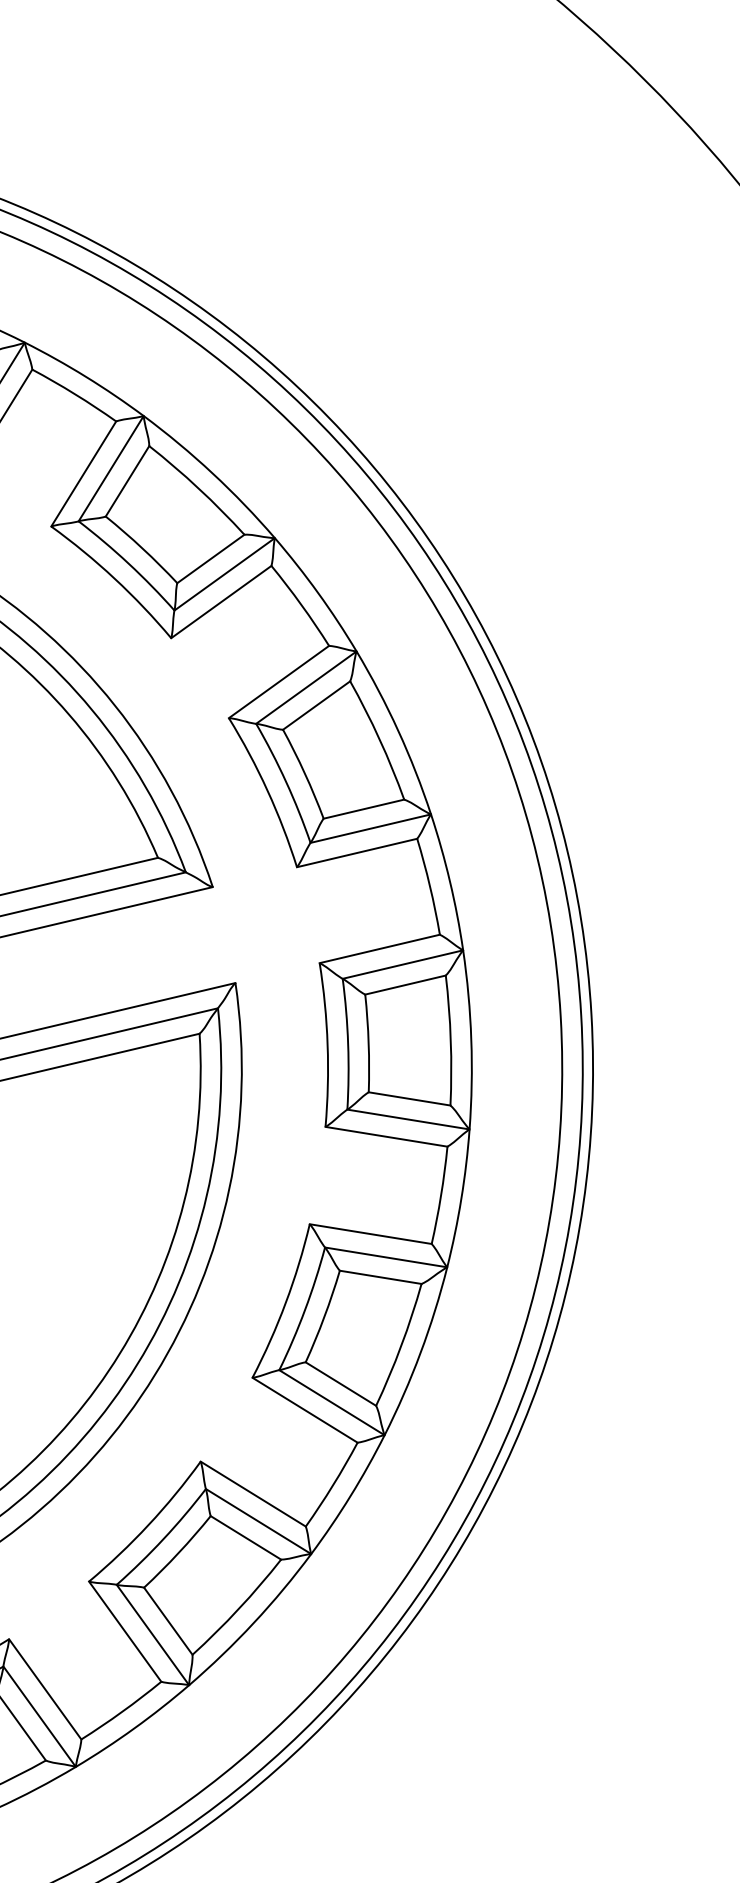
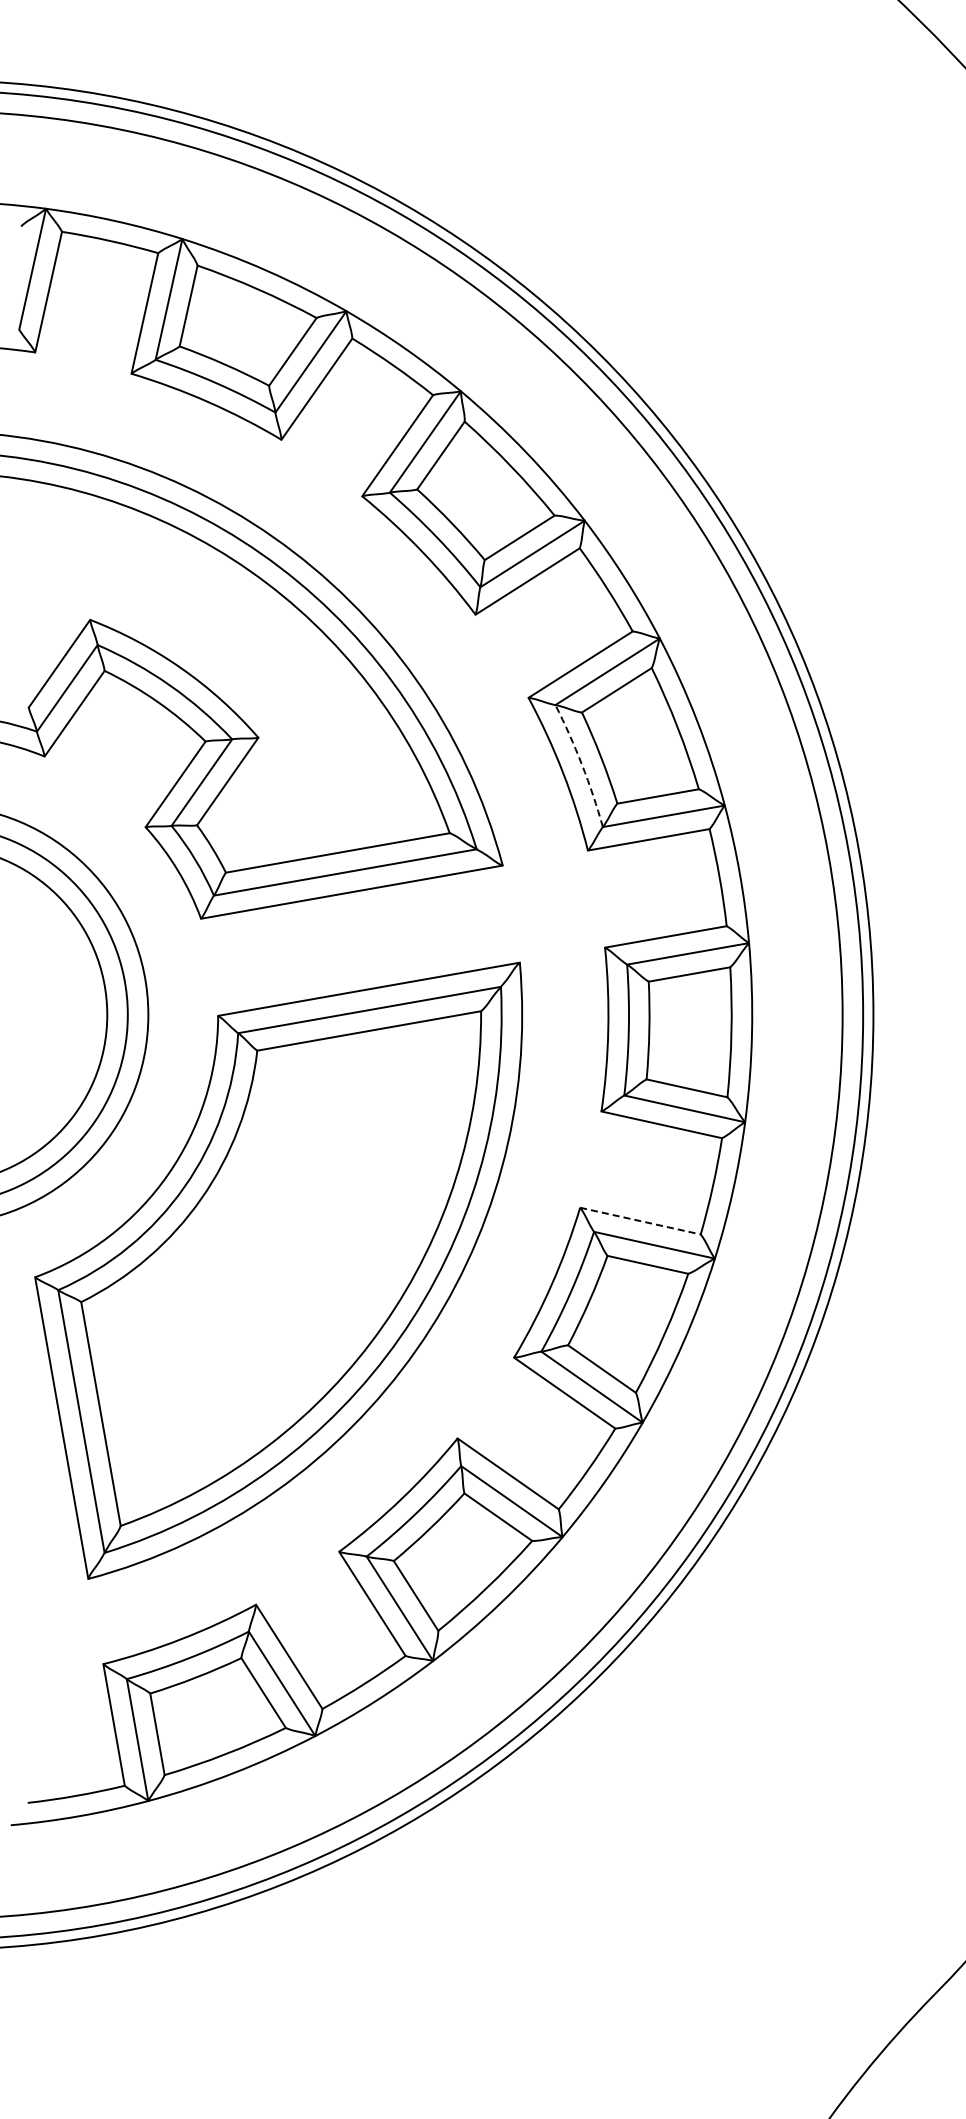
arc: (286, 781) -> (582, 764), solid -> dashed
line: (370, 1234) -> (640, 1221), solid -> dashed

